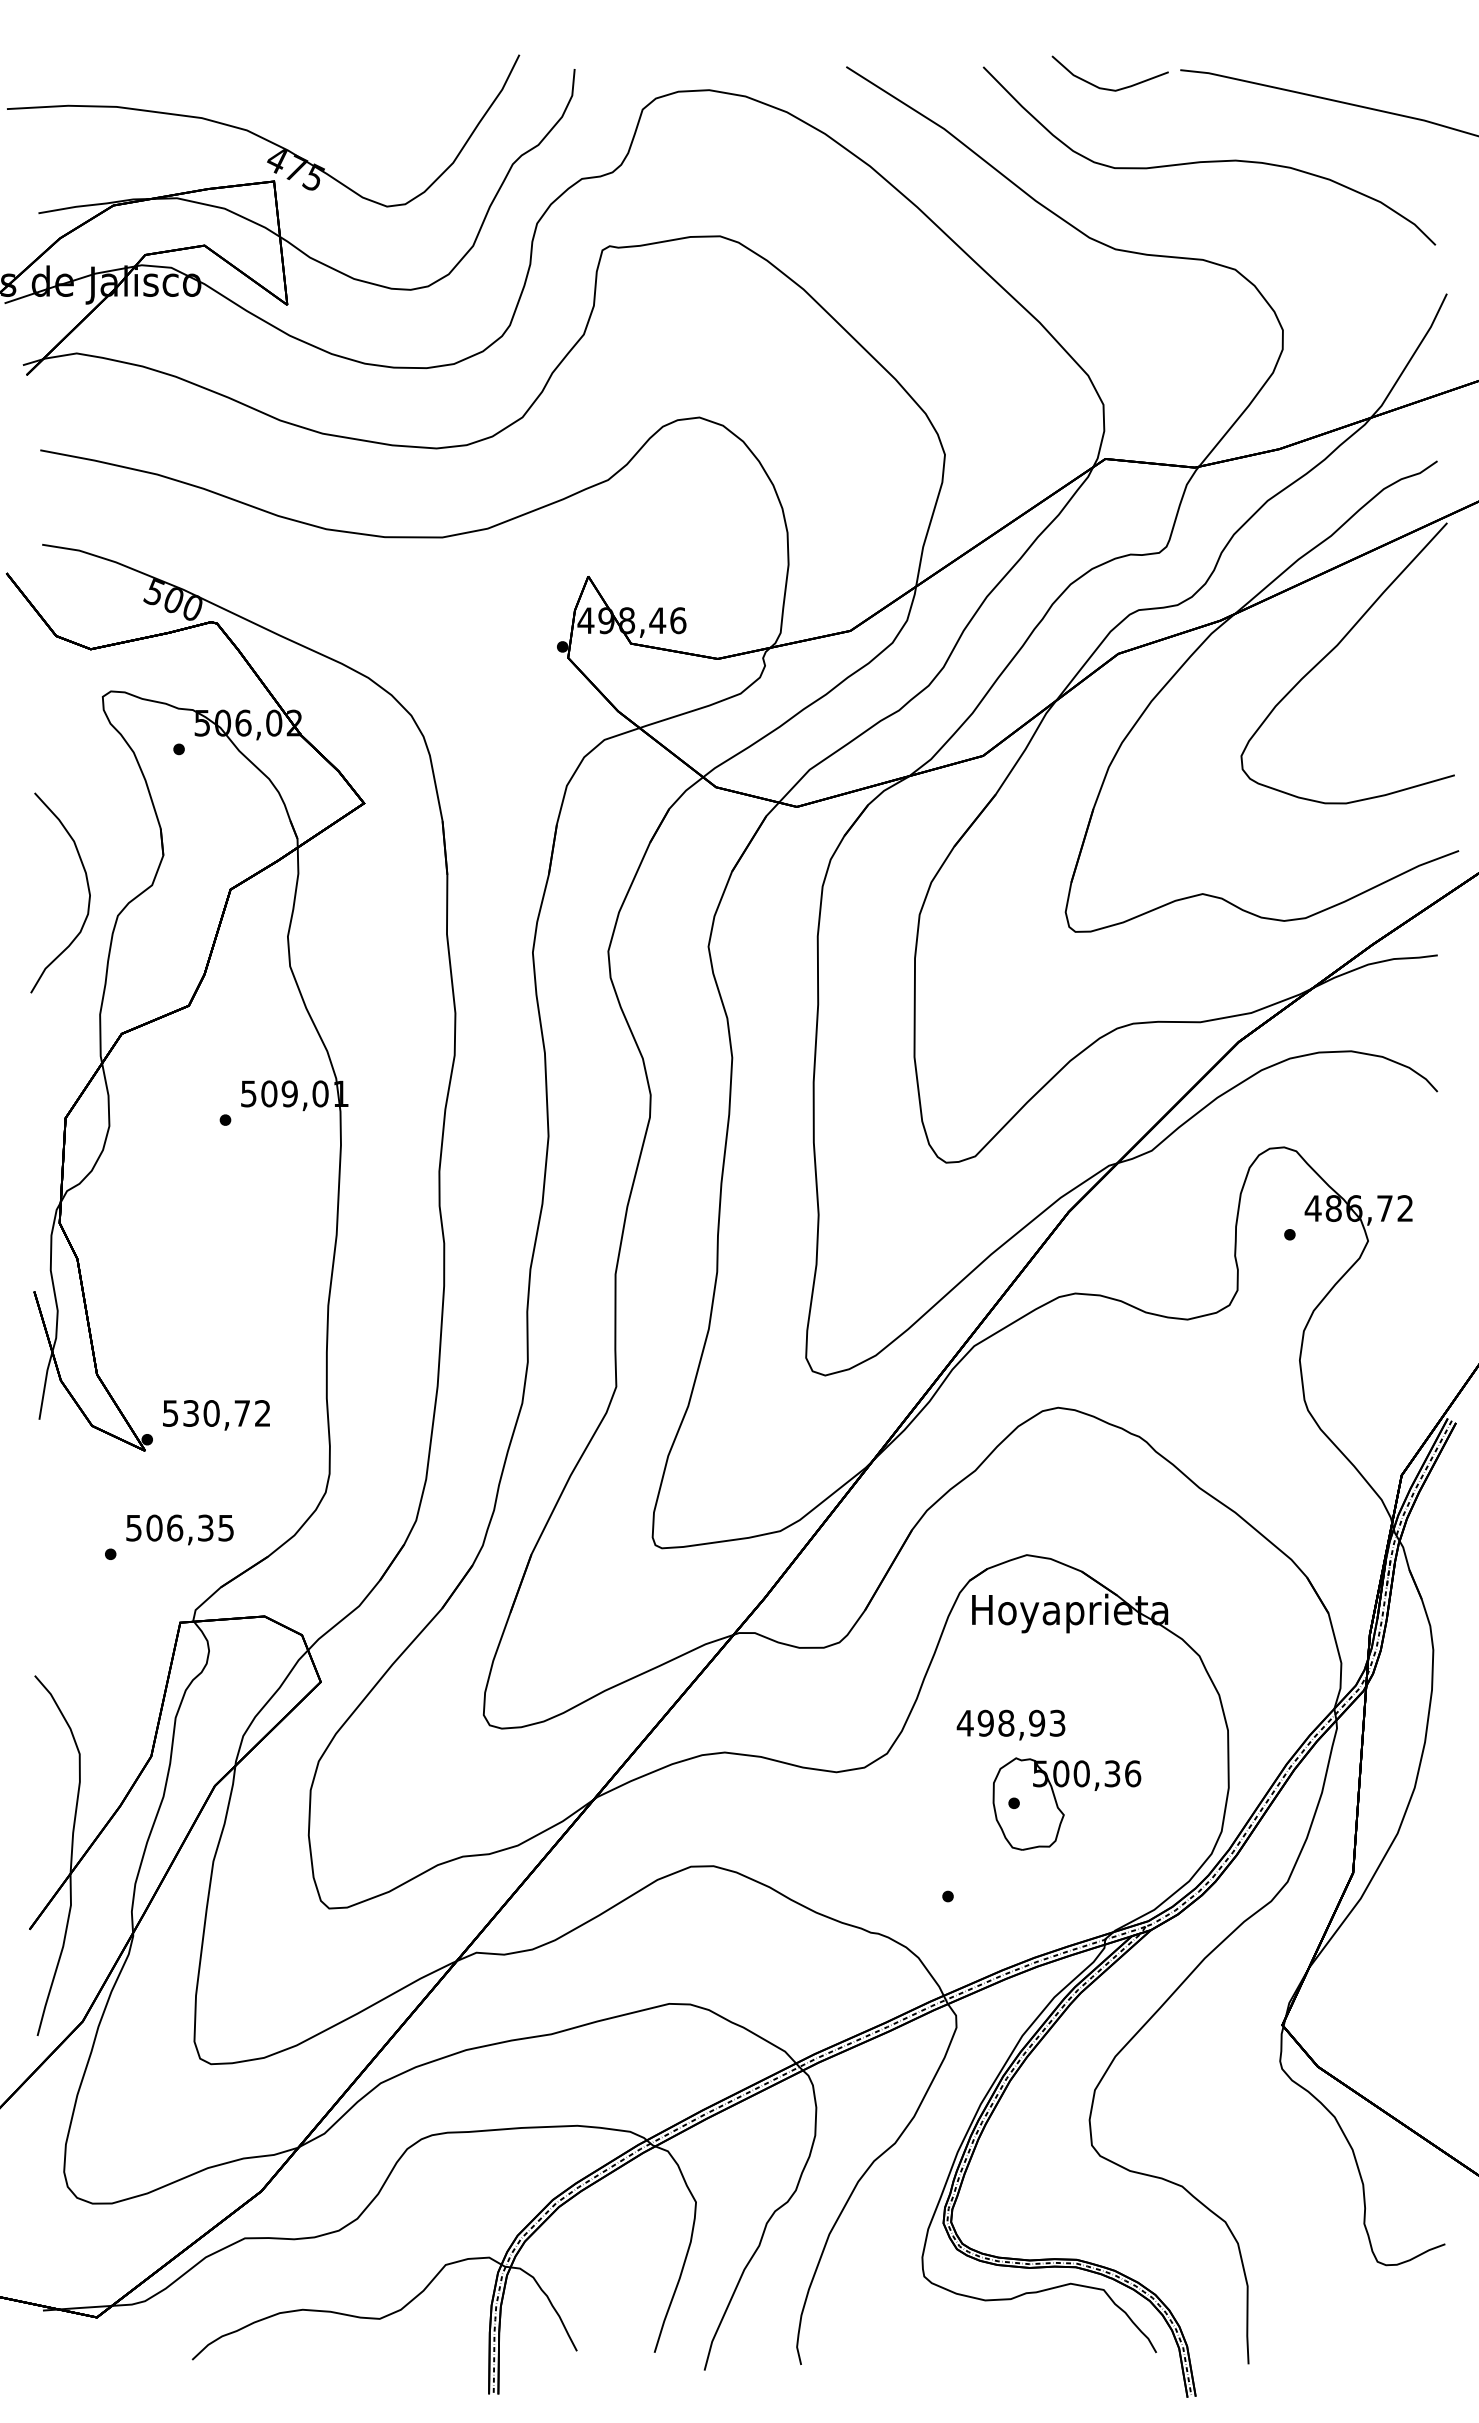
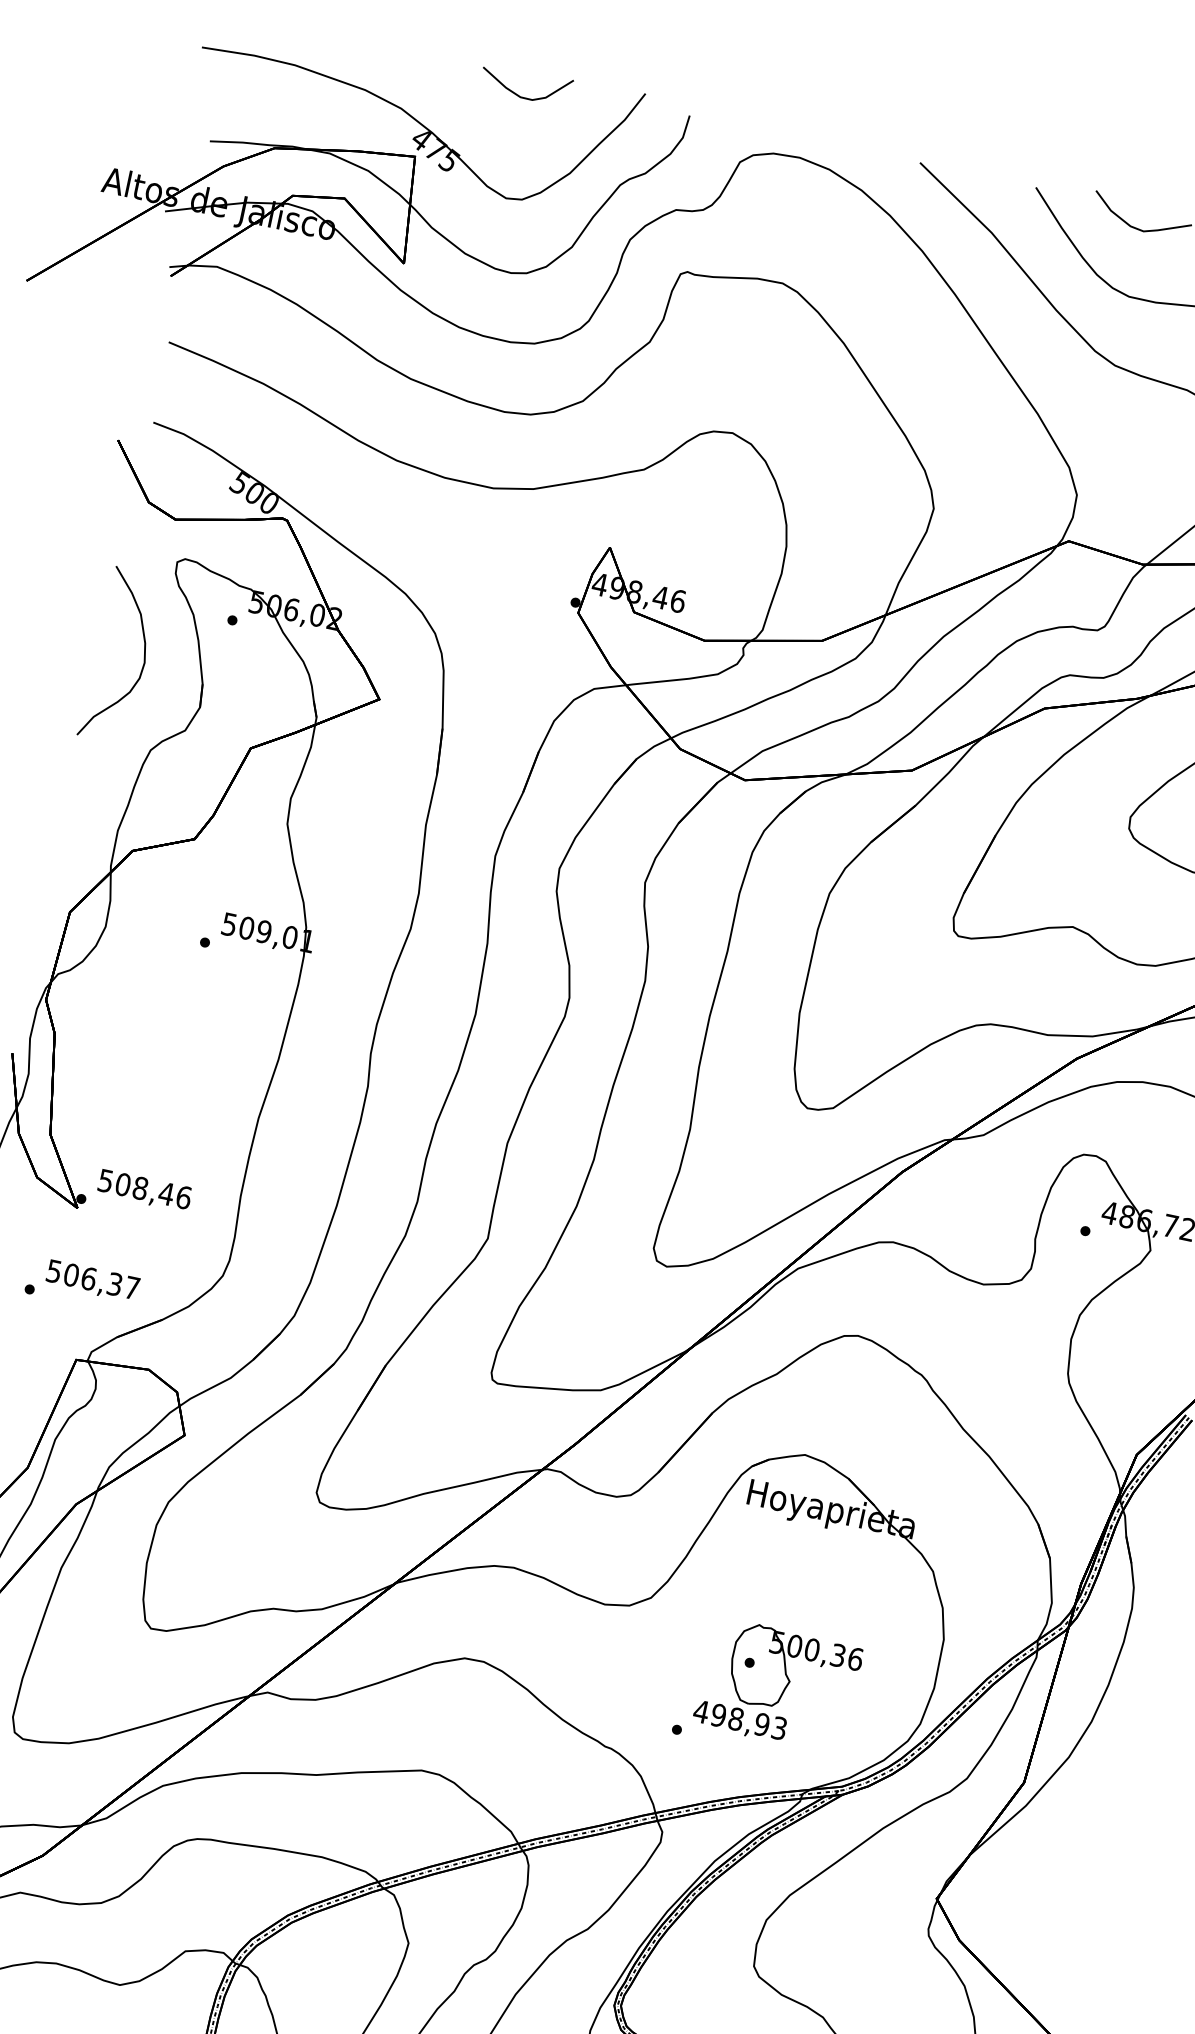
curve: (376, 86) -> (518, 94), added
curve: (87, 888) -> (143, 656), moved
text: (227, 1413) -> (153, 1191), 530,72 -> 508,46
text: (225, 1528) -> (131, 1288), 506,35 -> 506,37
text: (1010, 1724) -> (739, 1720), moved

